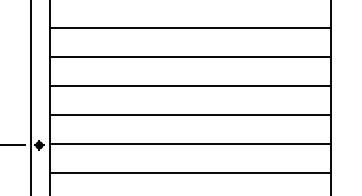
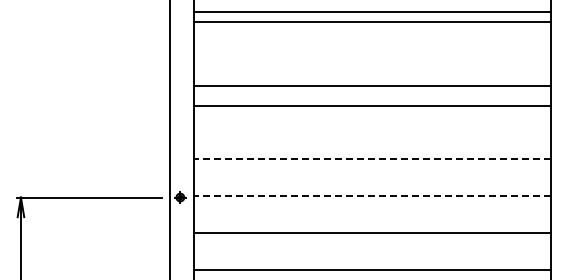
line: (189, 27) -> (371, 21), moved
line: (189, 86) -> (371, 106), moved
line: (190, 115) -> (372, 159), solid -> dashed
line: (190, 144) -> (372, 196), solid -> dashed

